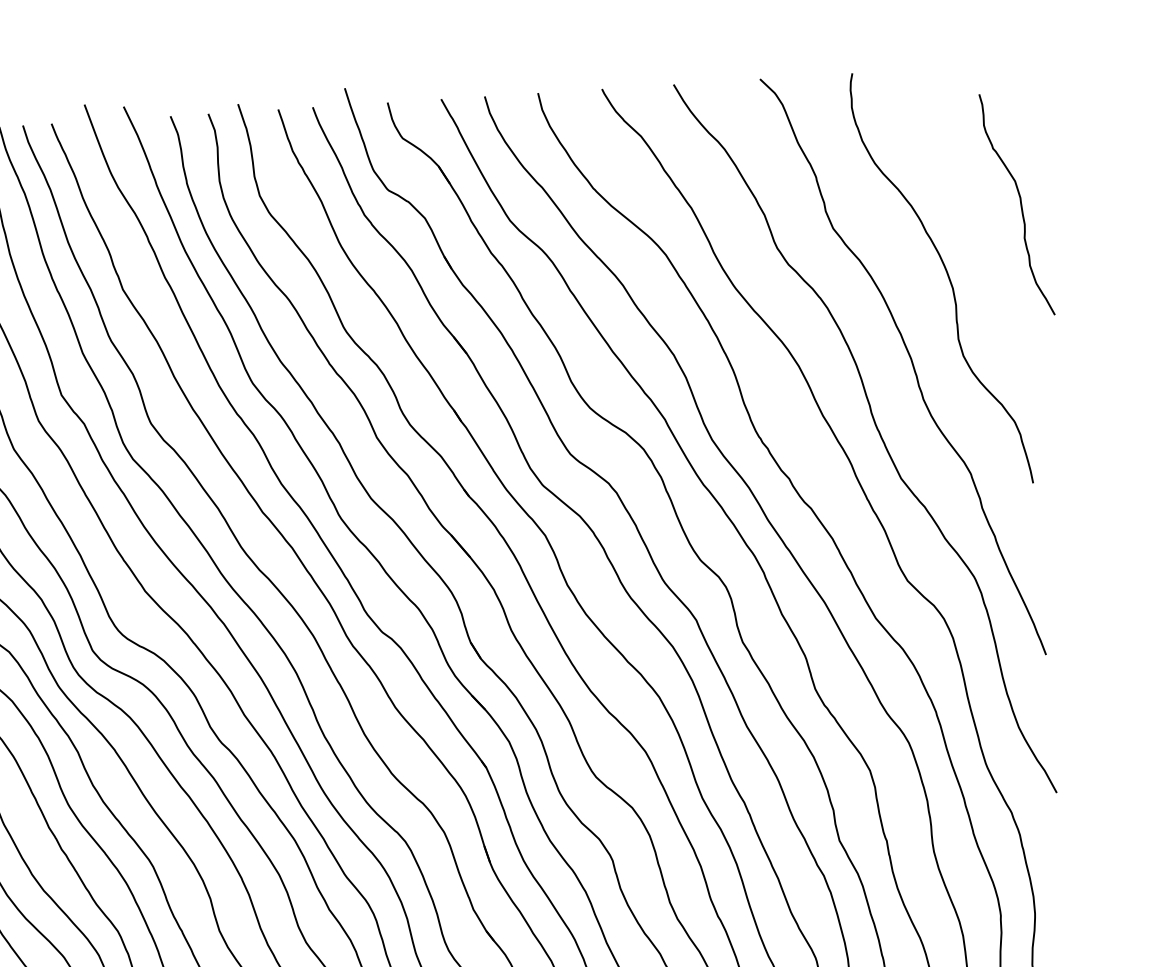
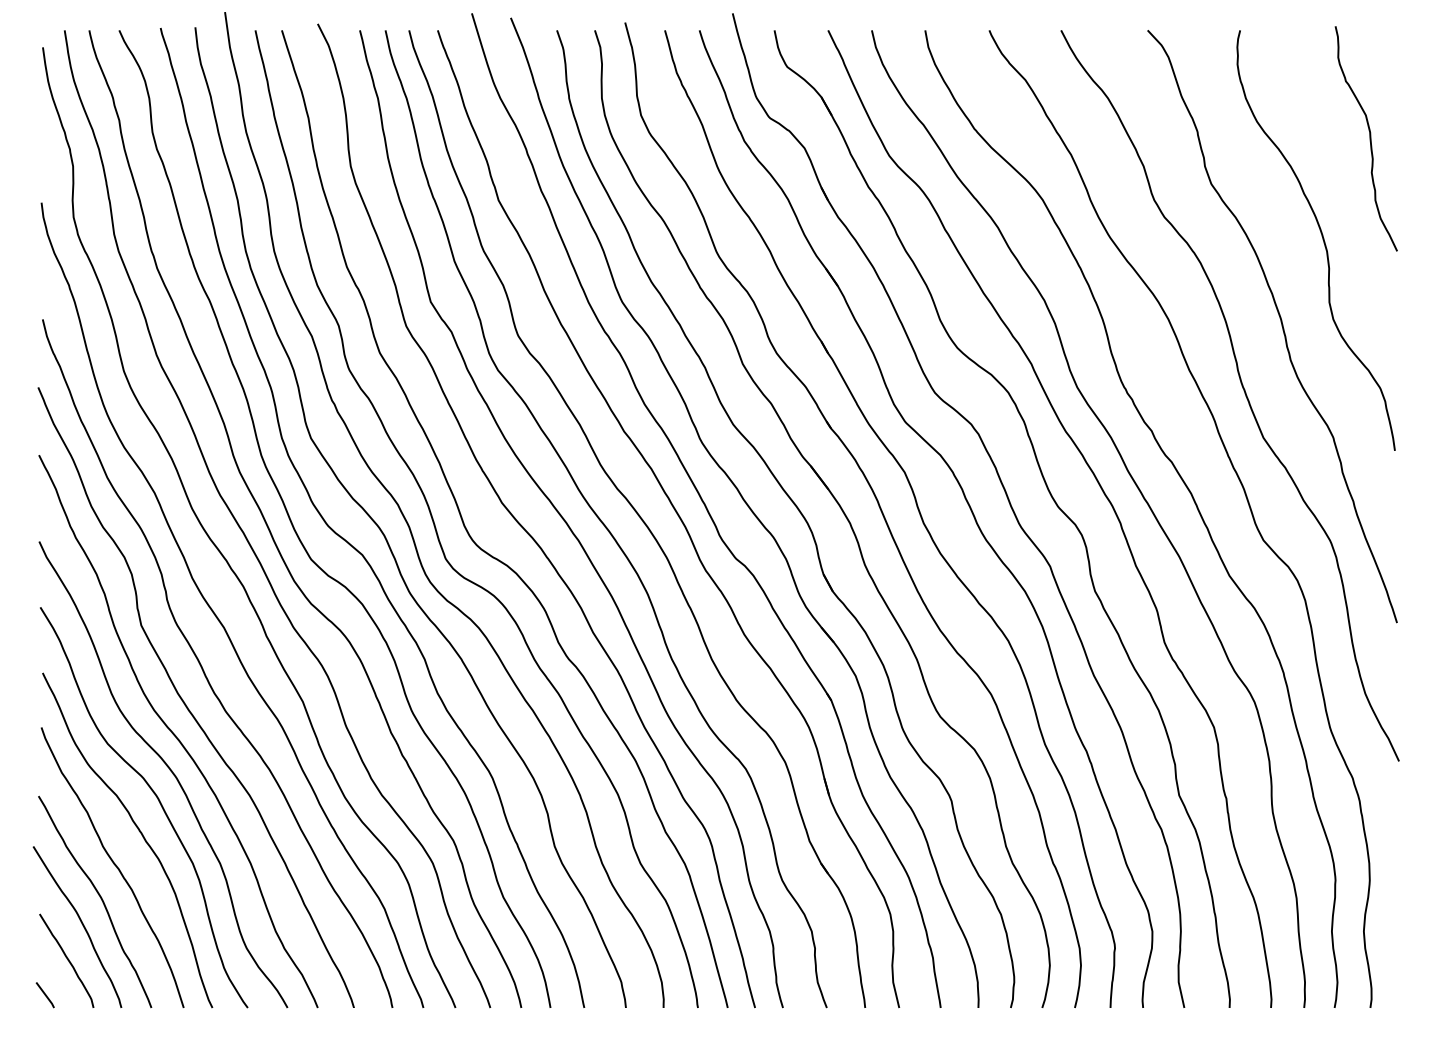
curve: (1020, 204) -> (1369, 138), moved

